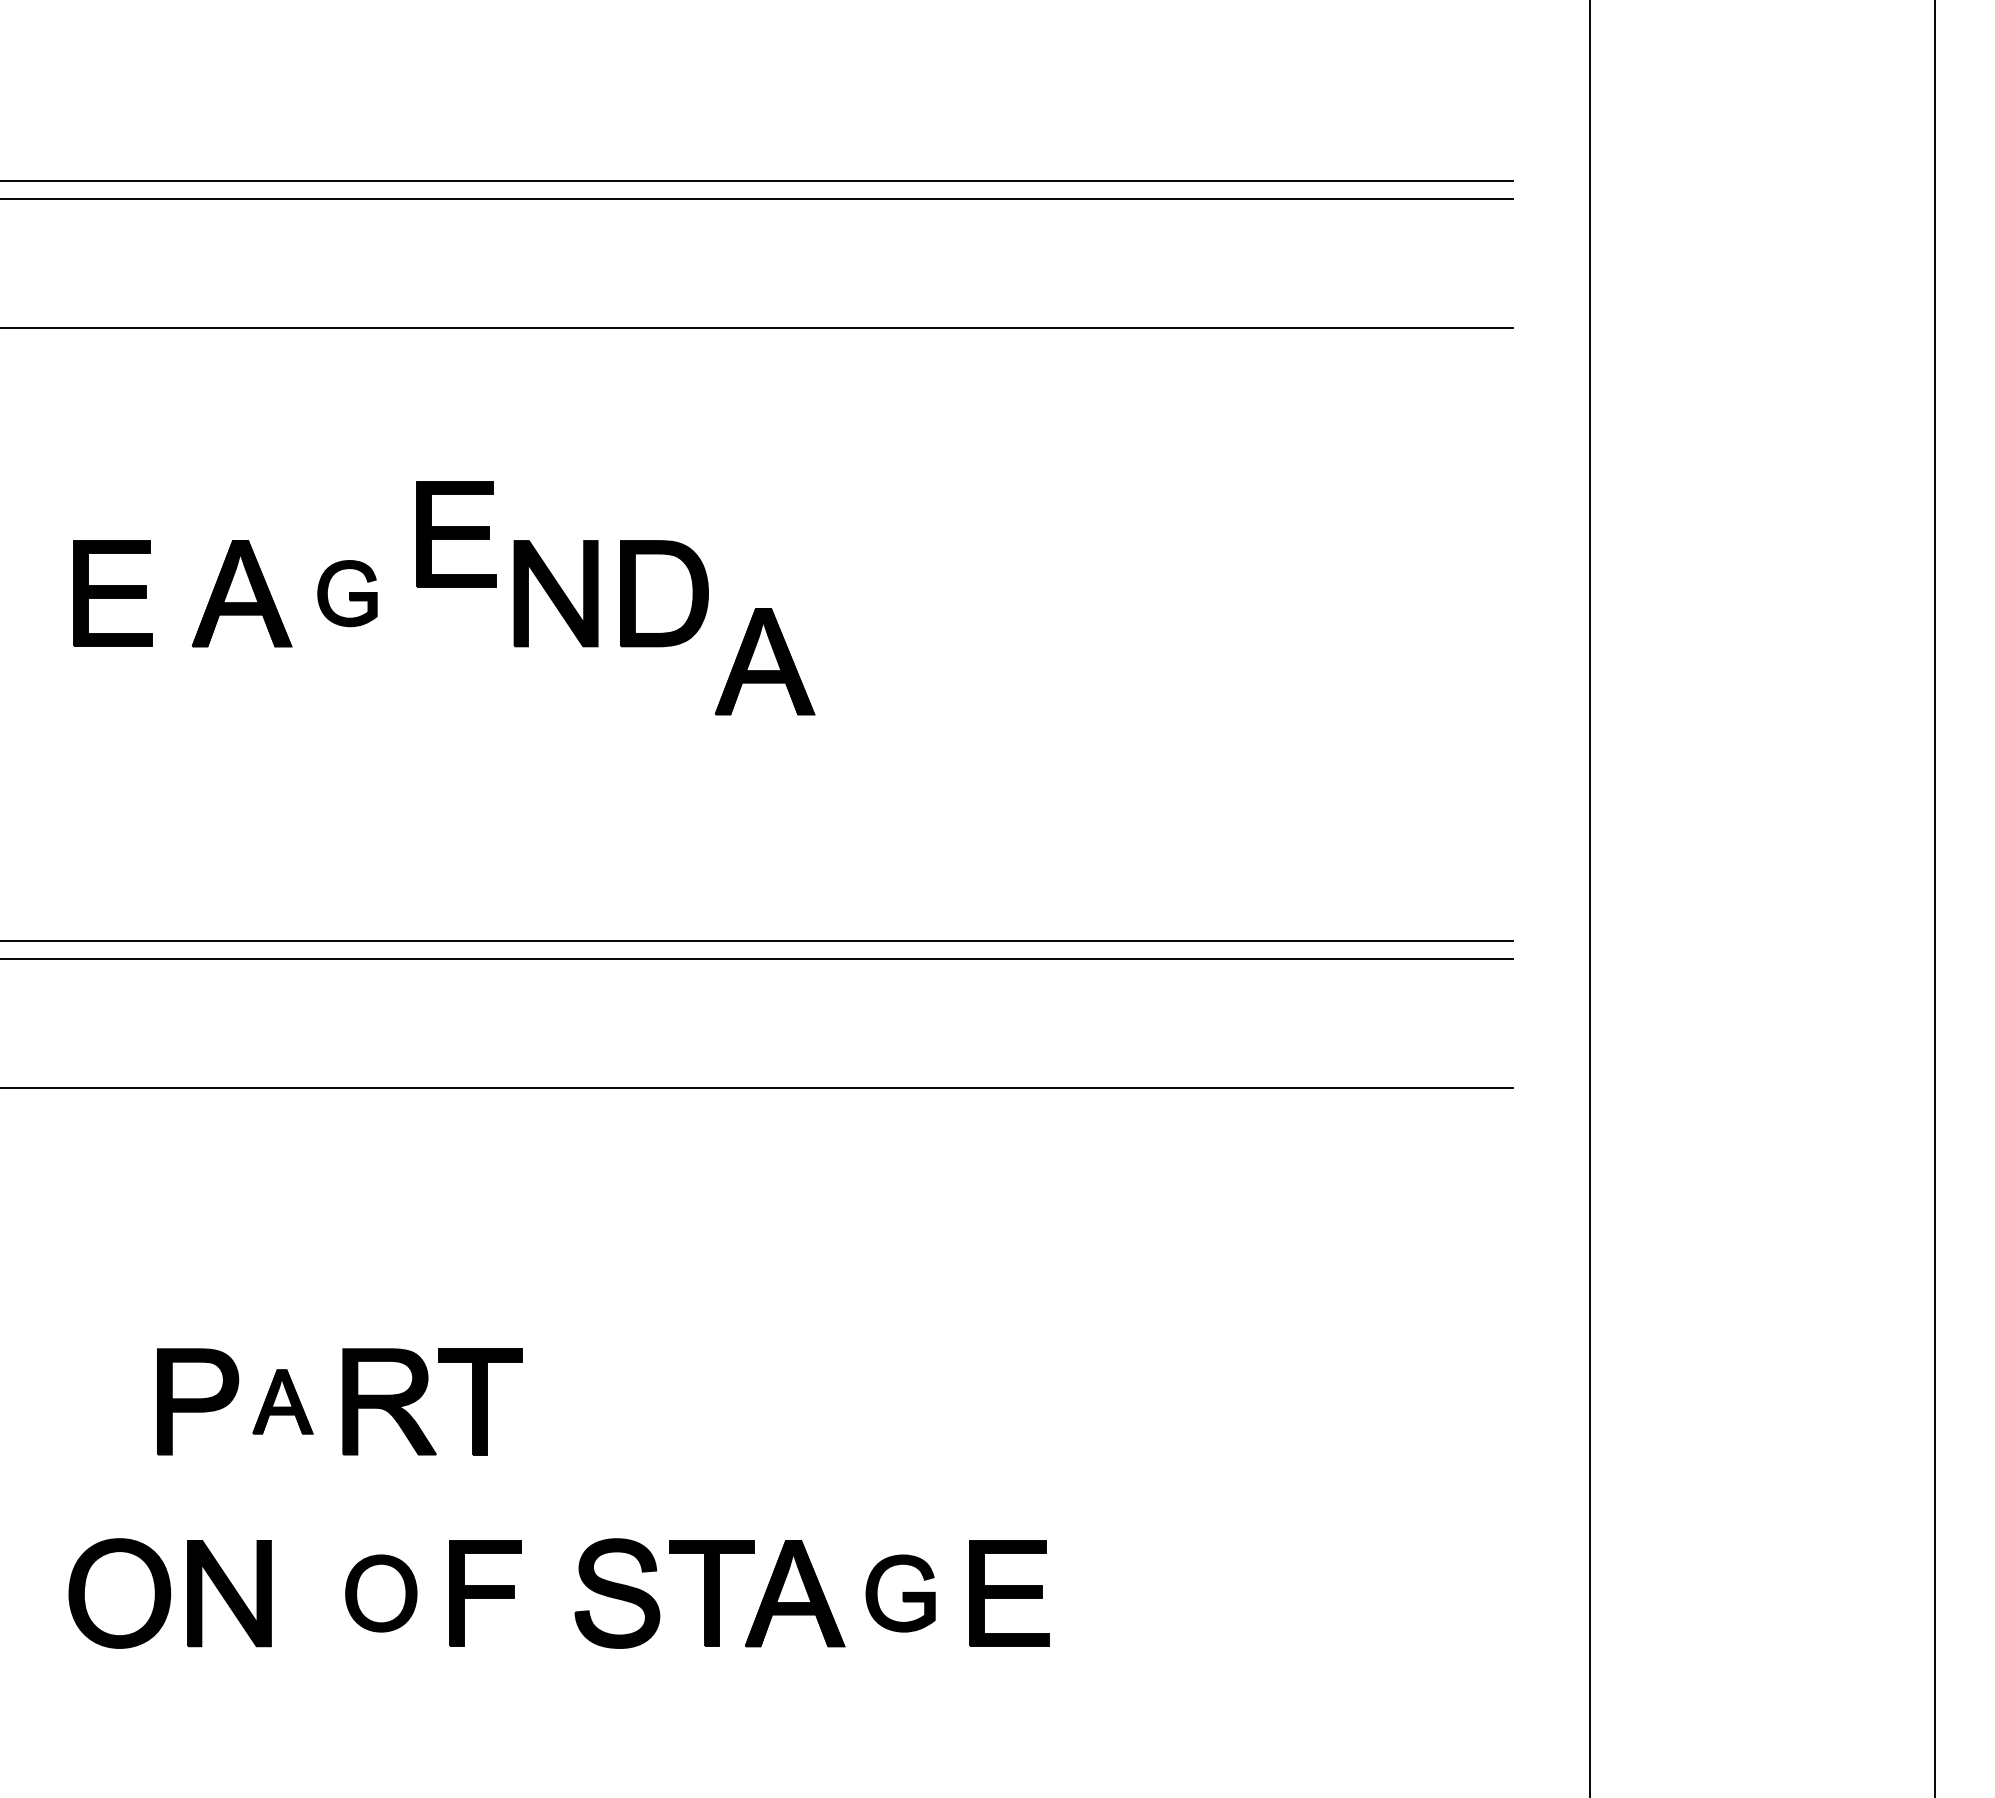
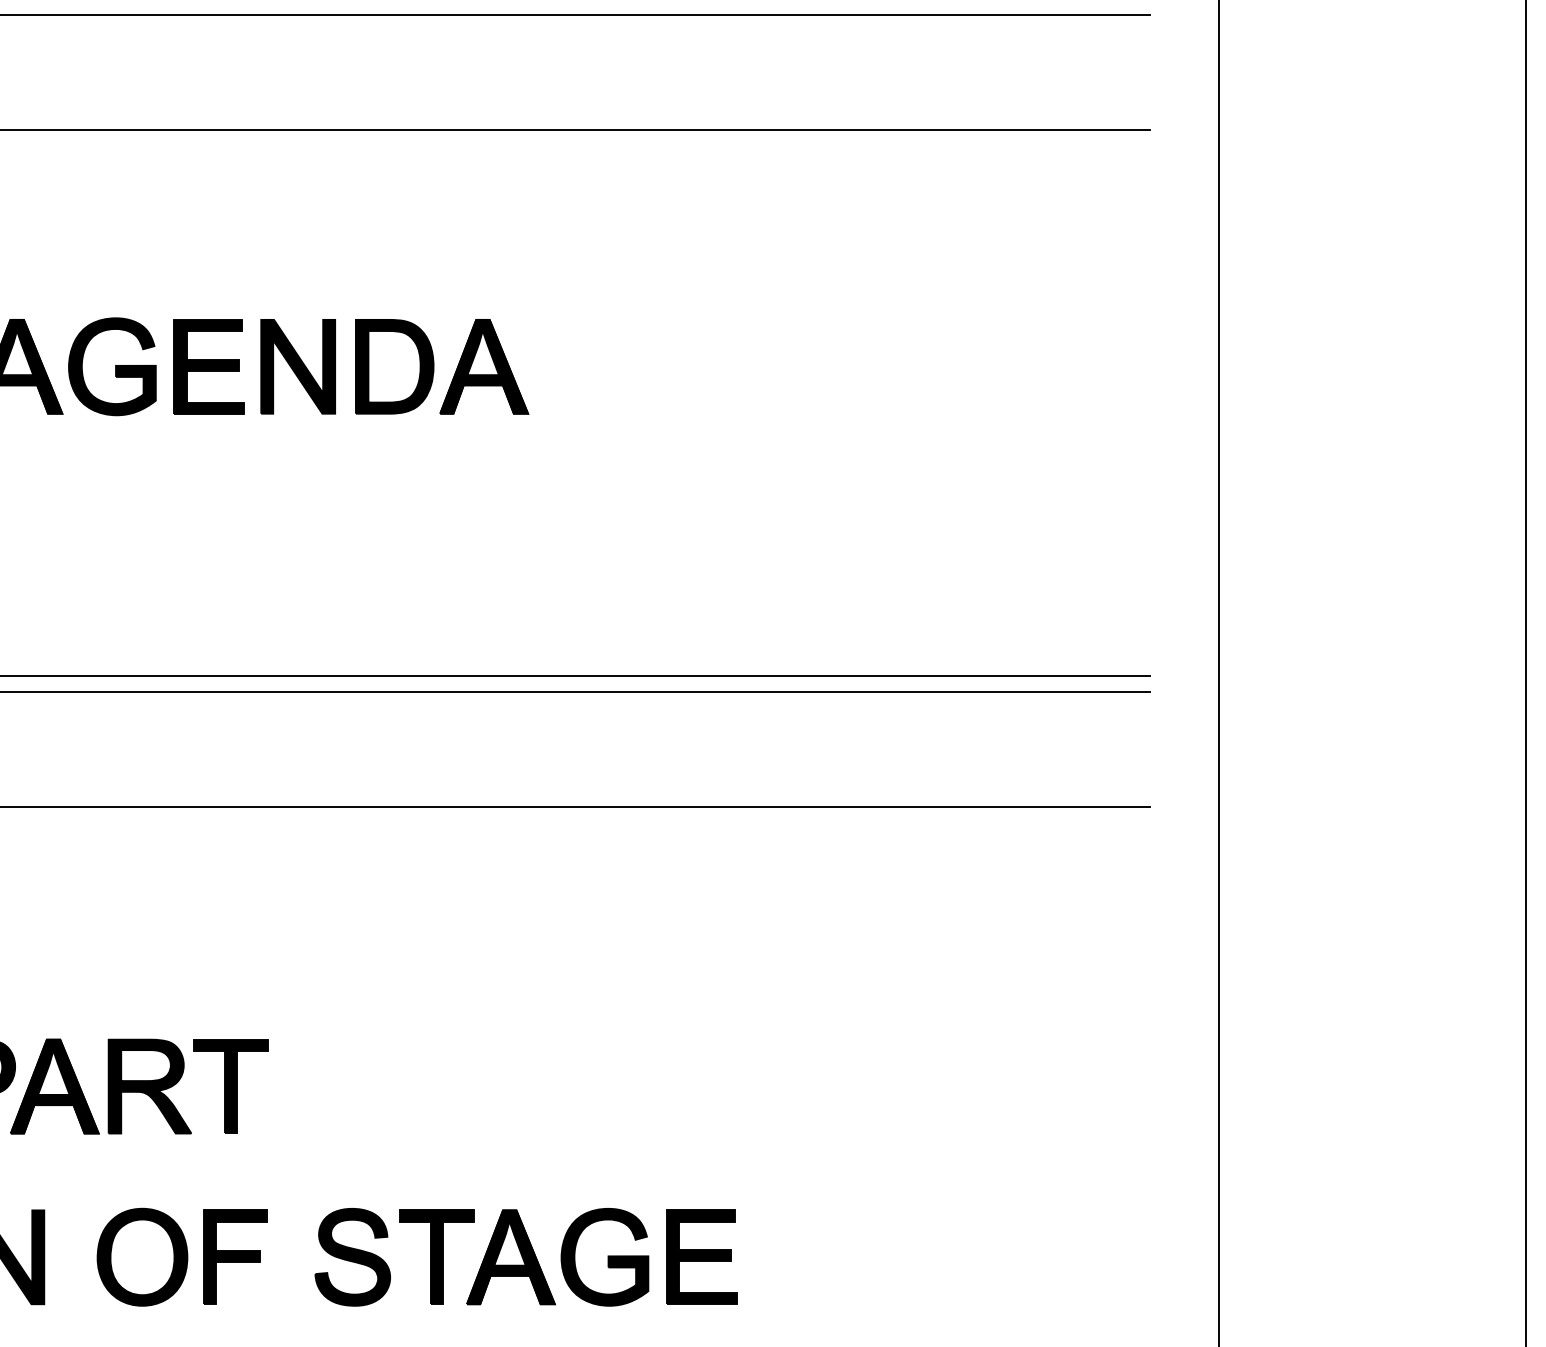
part: (456, 534) -> (209, 366), moved
part: (347, 593) -> (112, 366), size x1.67
part: (764, 661) -> (483, 366), moved
part: (282, 1401) -> (54, 1086), size x1.67
part: (381, 1593) -> (142, 1257), size x1.43
part: (900, 1593) -> (604, 1257), size x1.43

